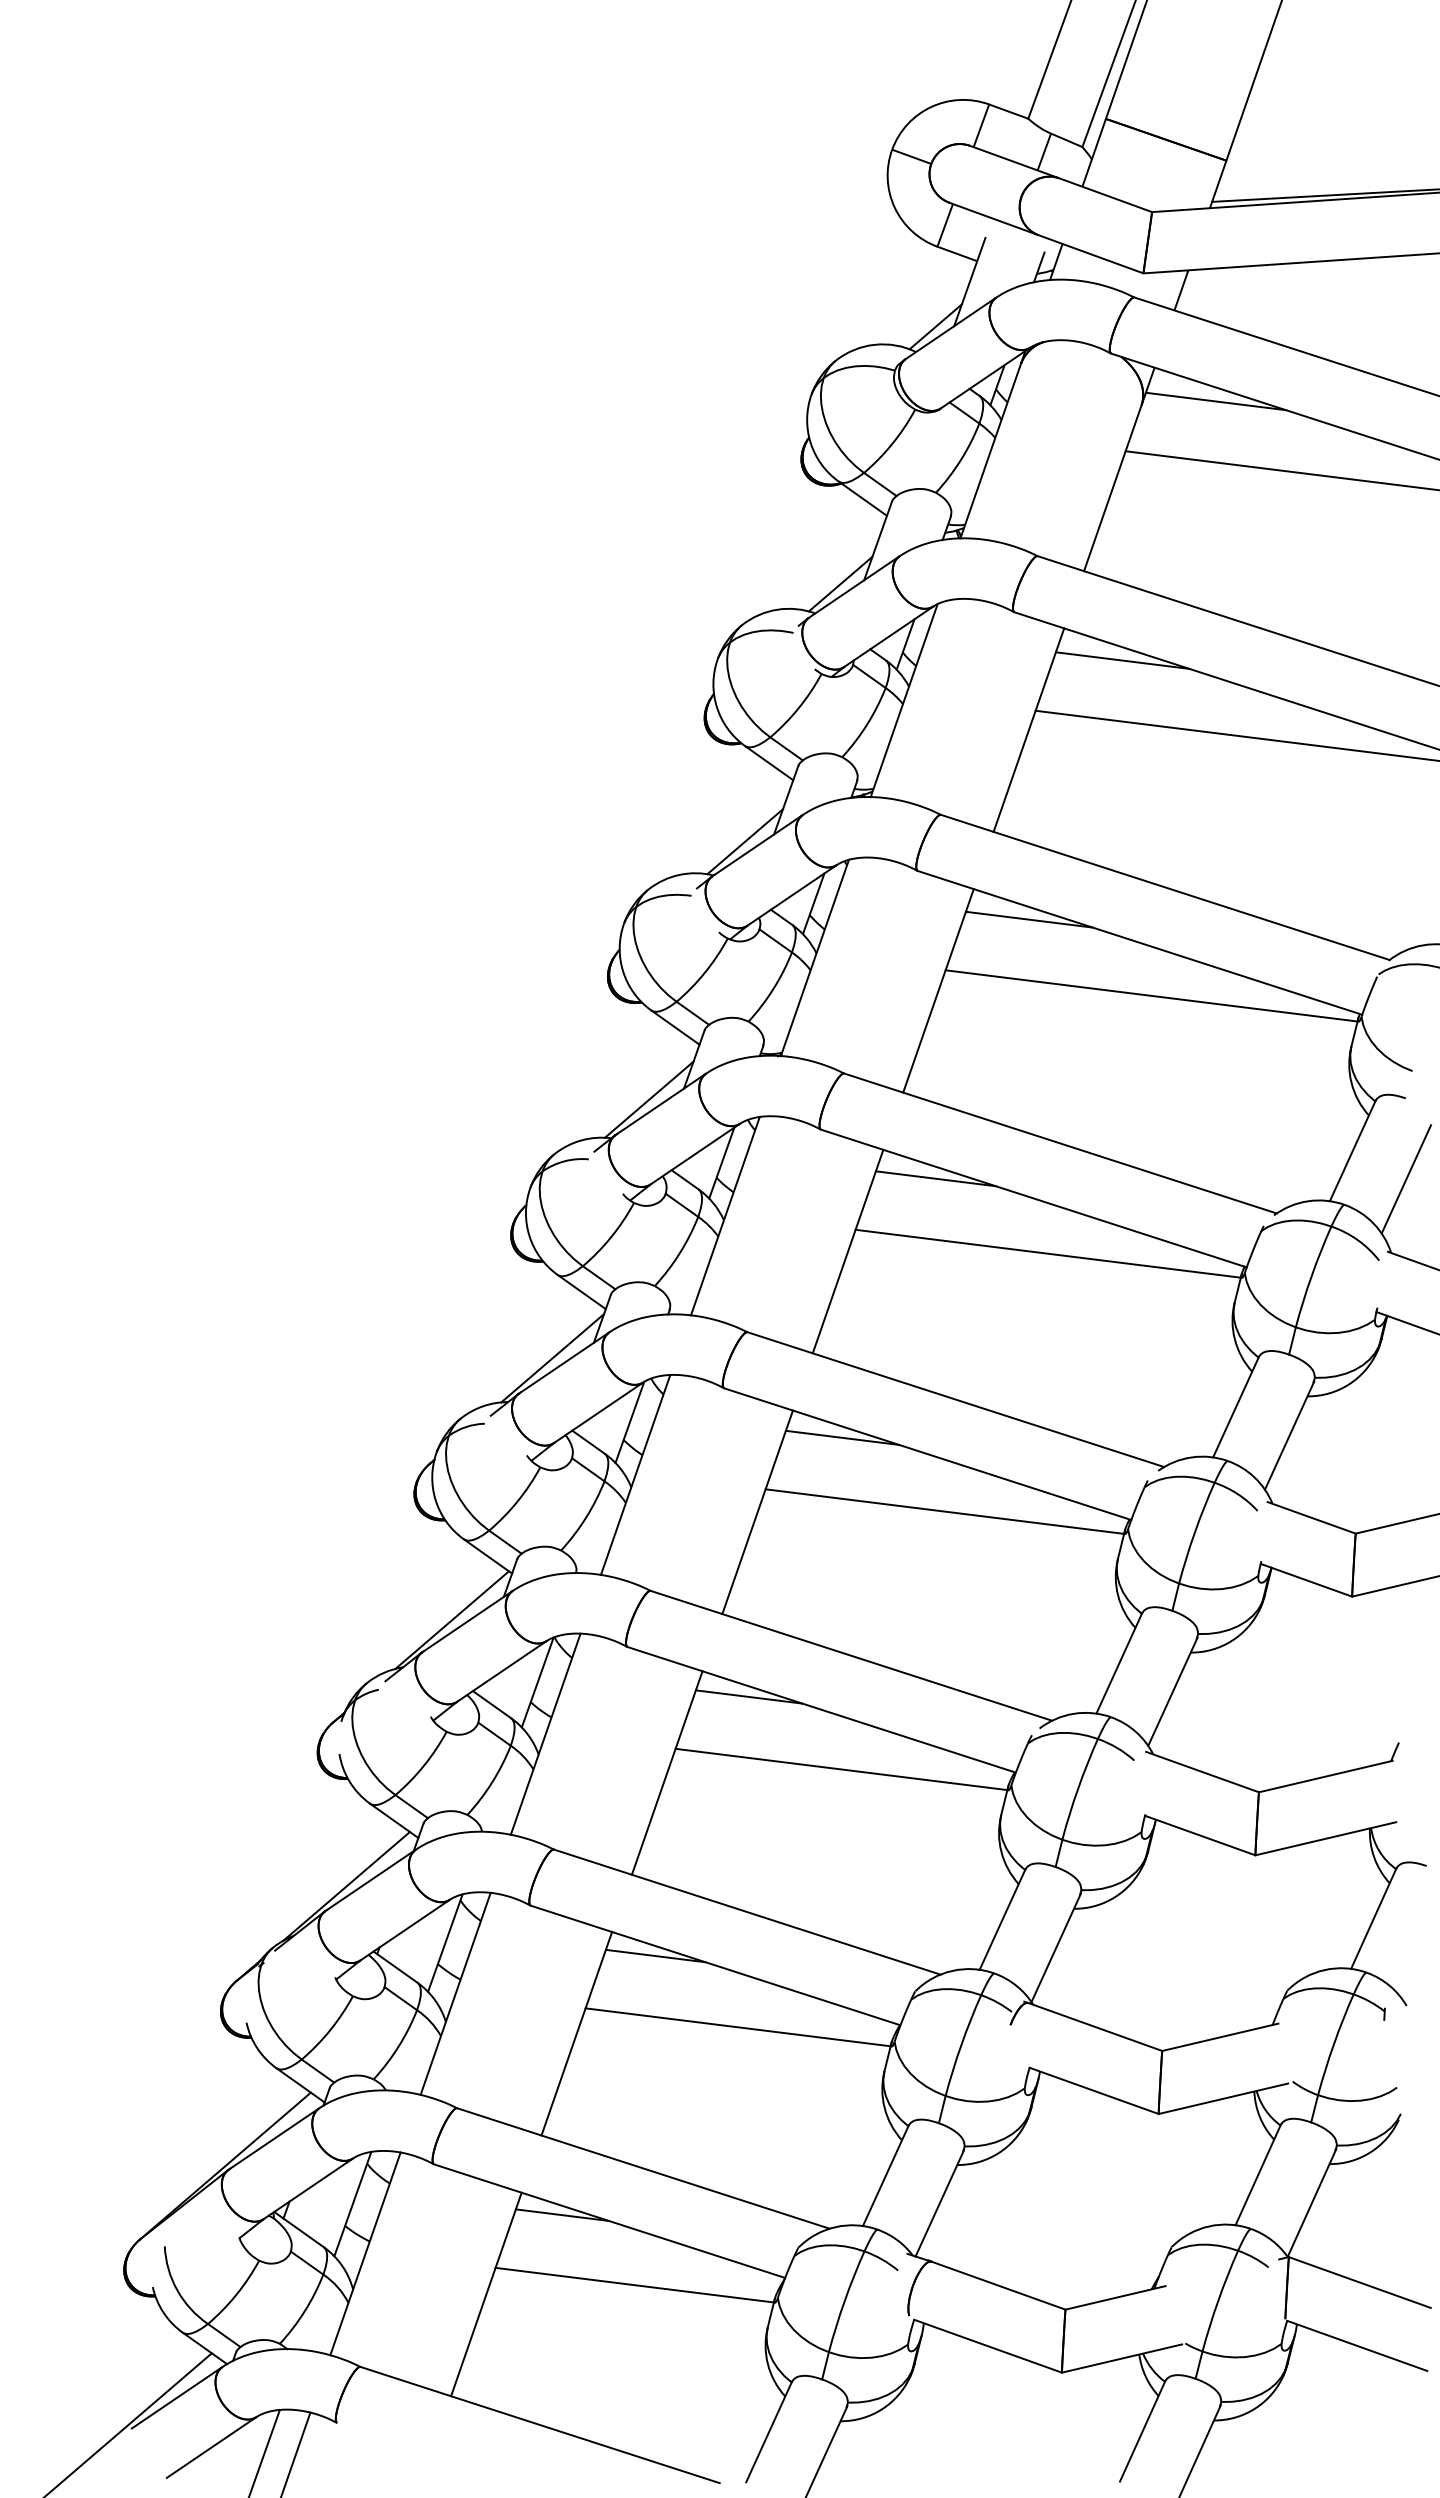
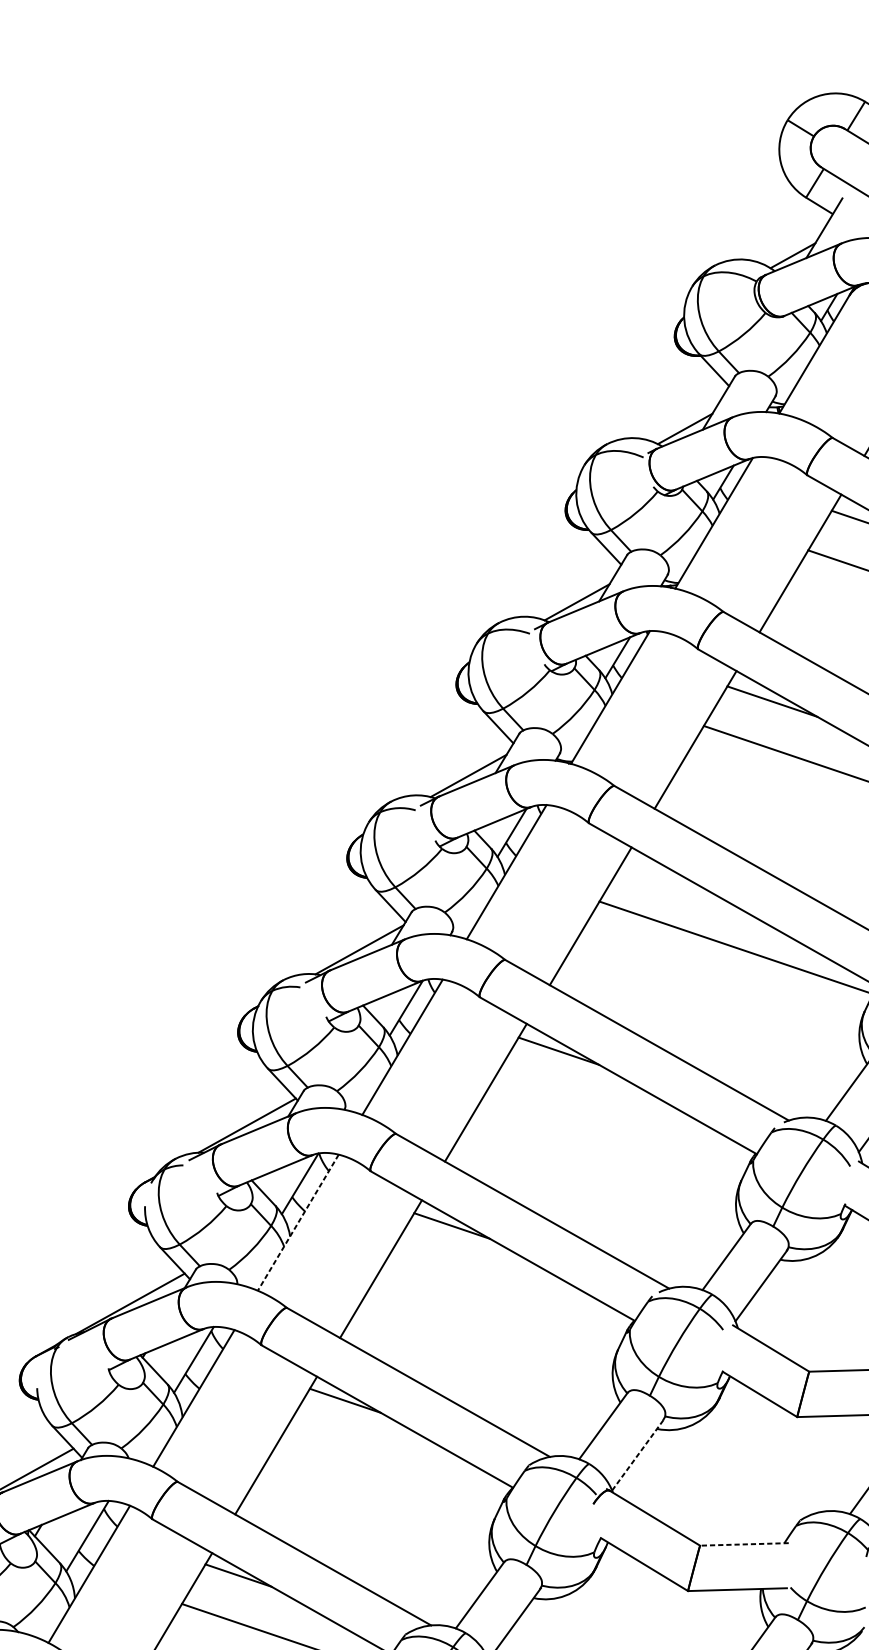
line: (935, 1178) -> (665, 876), removed
line: (944, 1511) -> (622, 1120), removed
line: (545, 1734) -> (298, 1222), solid -> dashed
line: (841, 1769) -> (508, 1292), removed
line: (1056, 1947) -> (638, 1454), solid -> dashed
line: (737, 2027) -> (394, 1465), removed
line: (1220, 2037) -> (744, 1544), solid -> dashed

